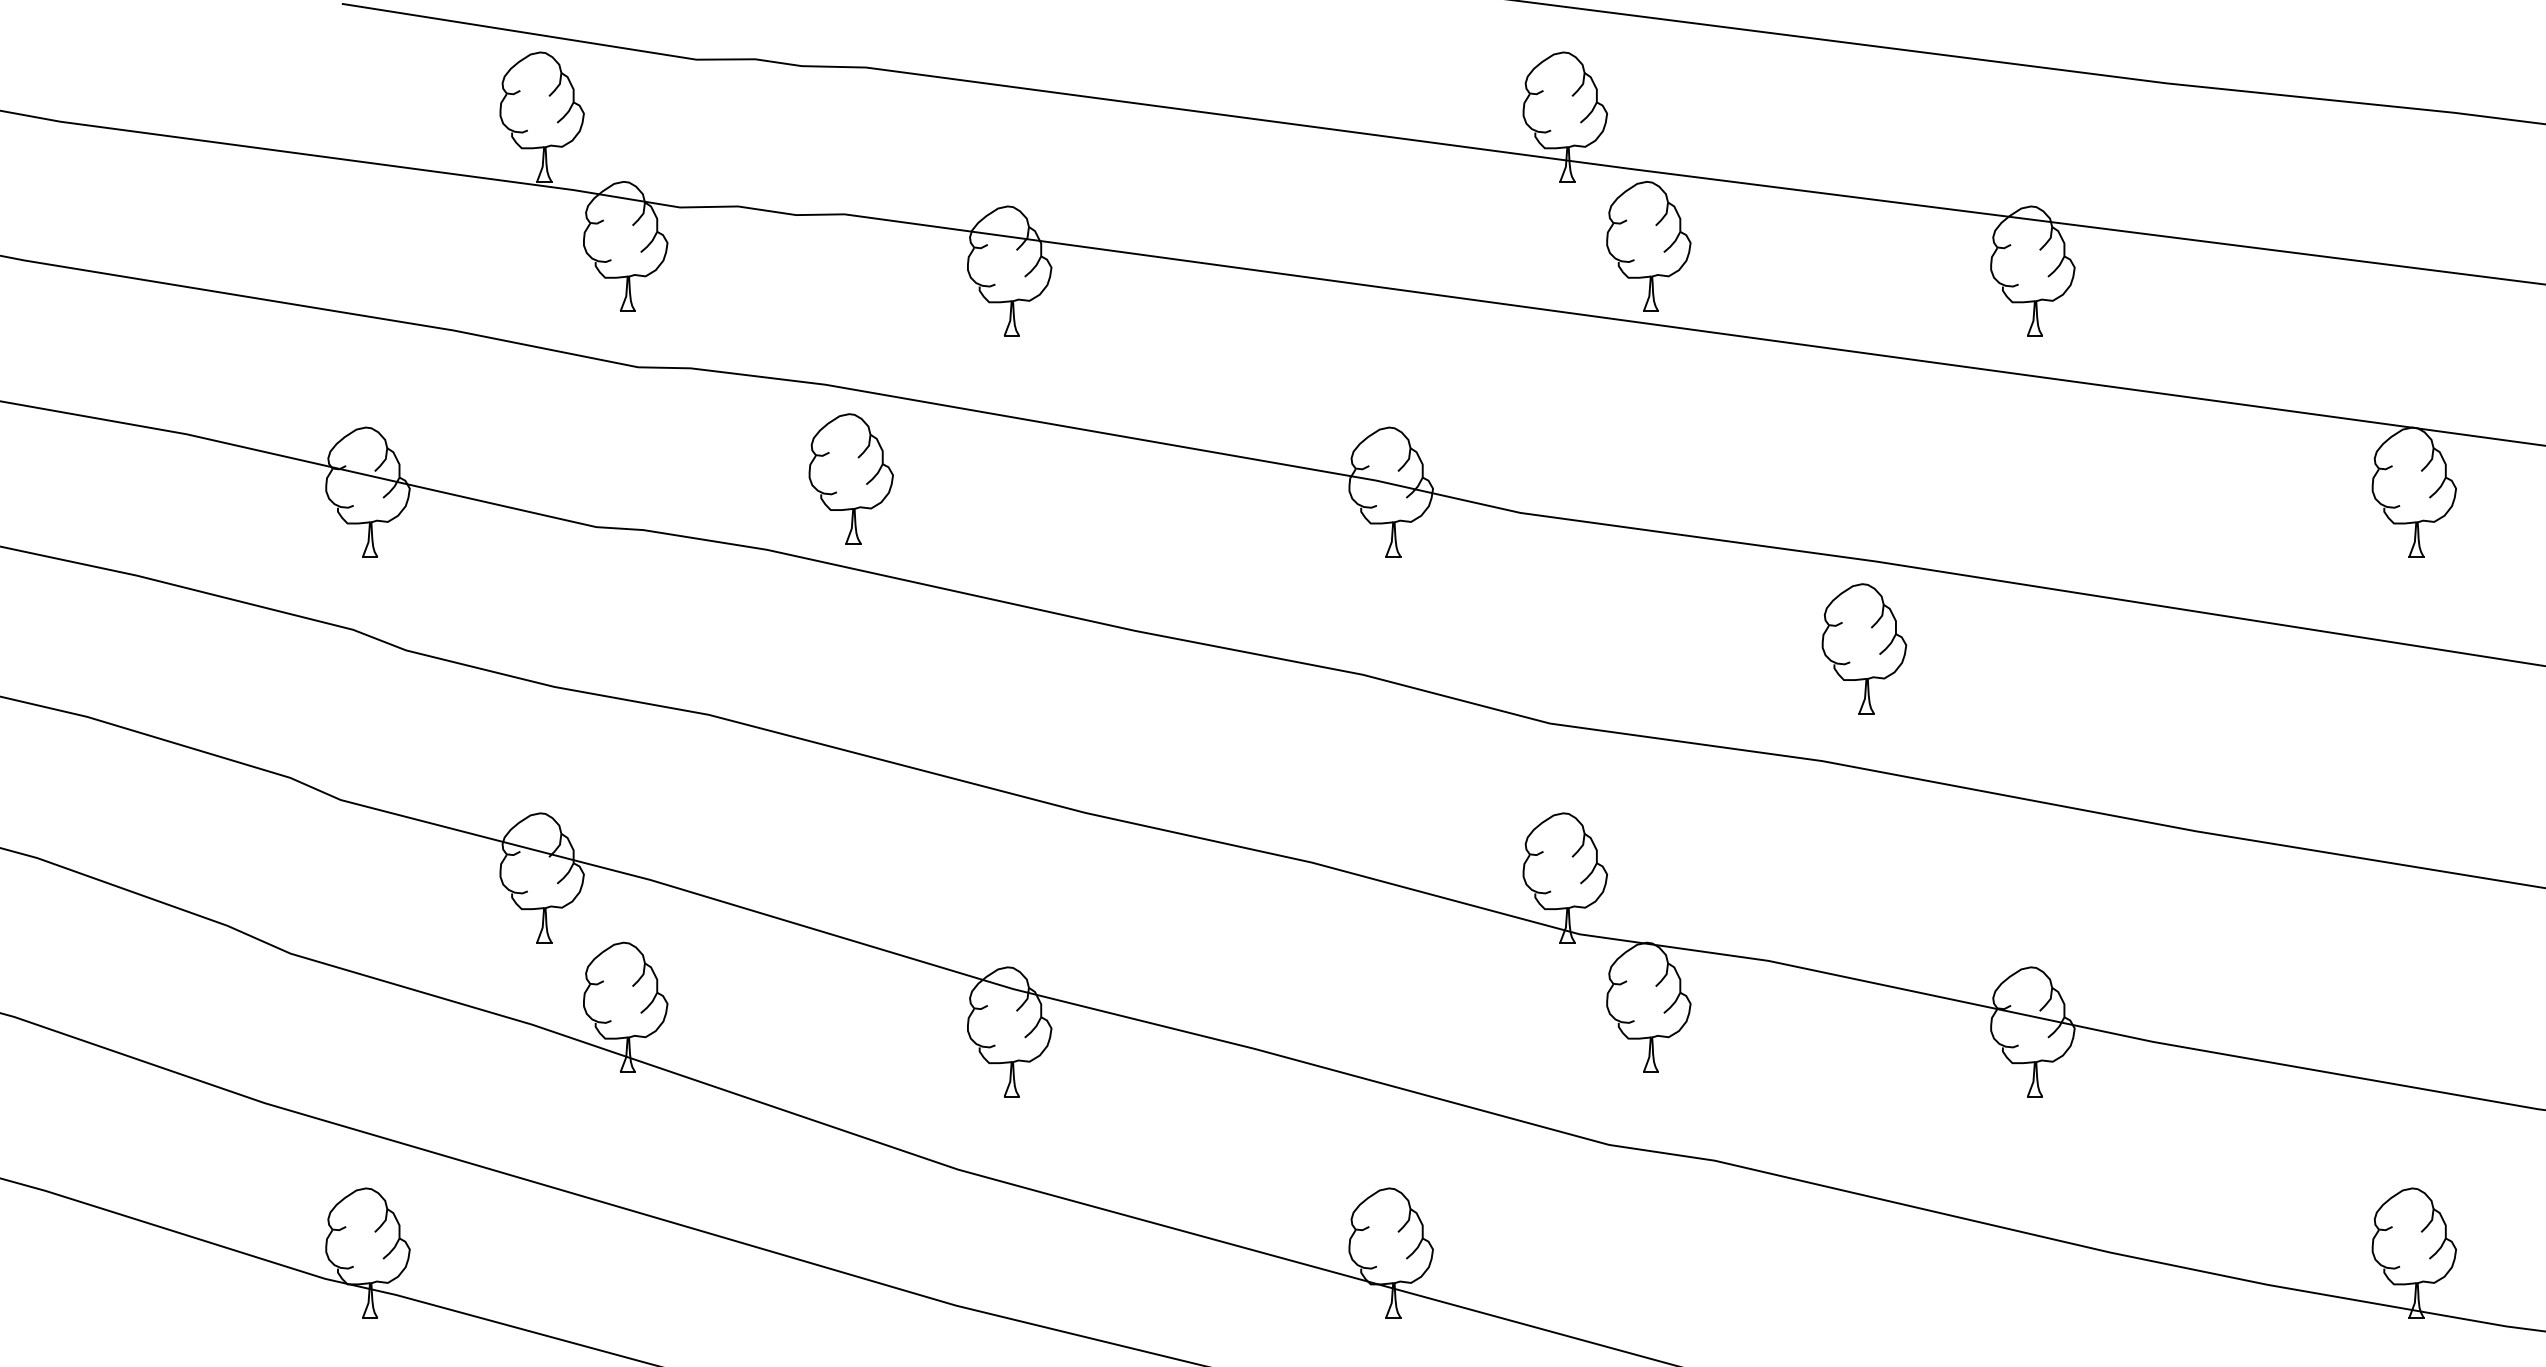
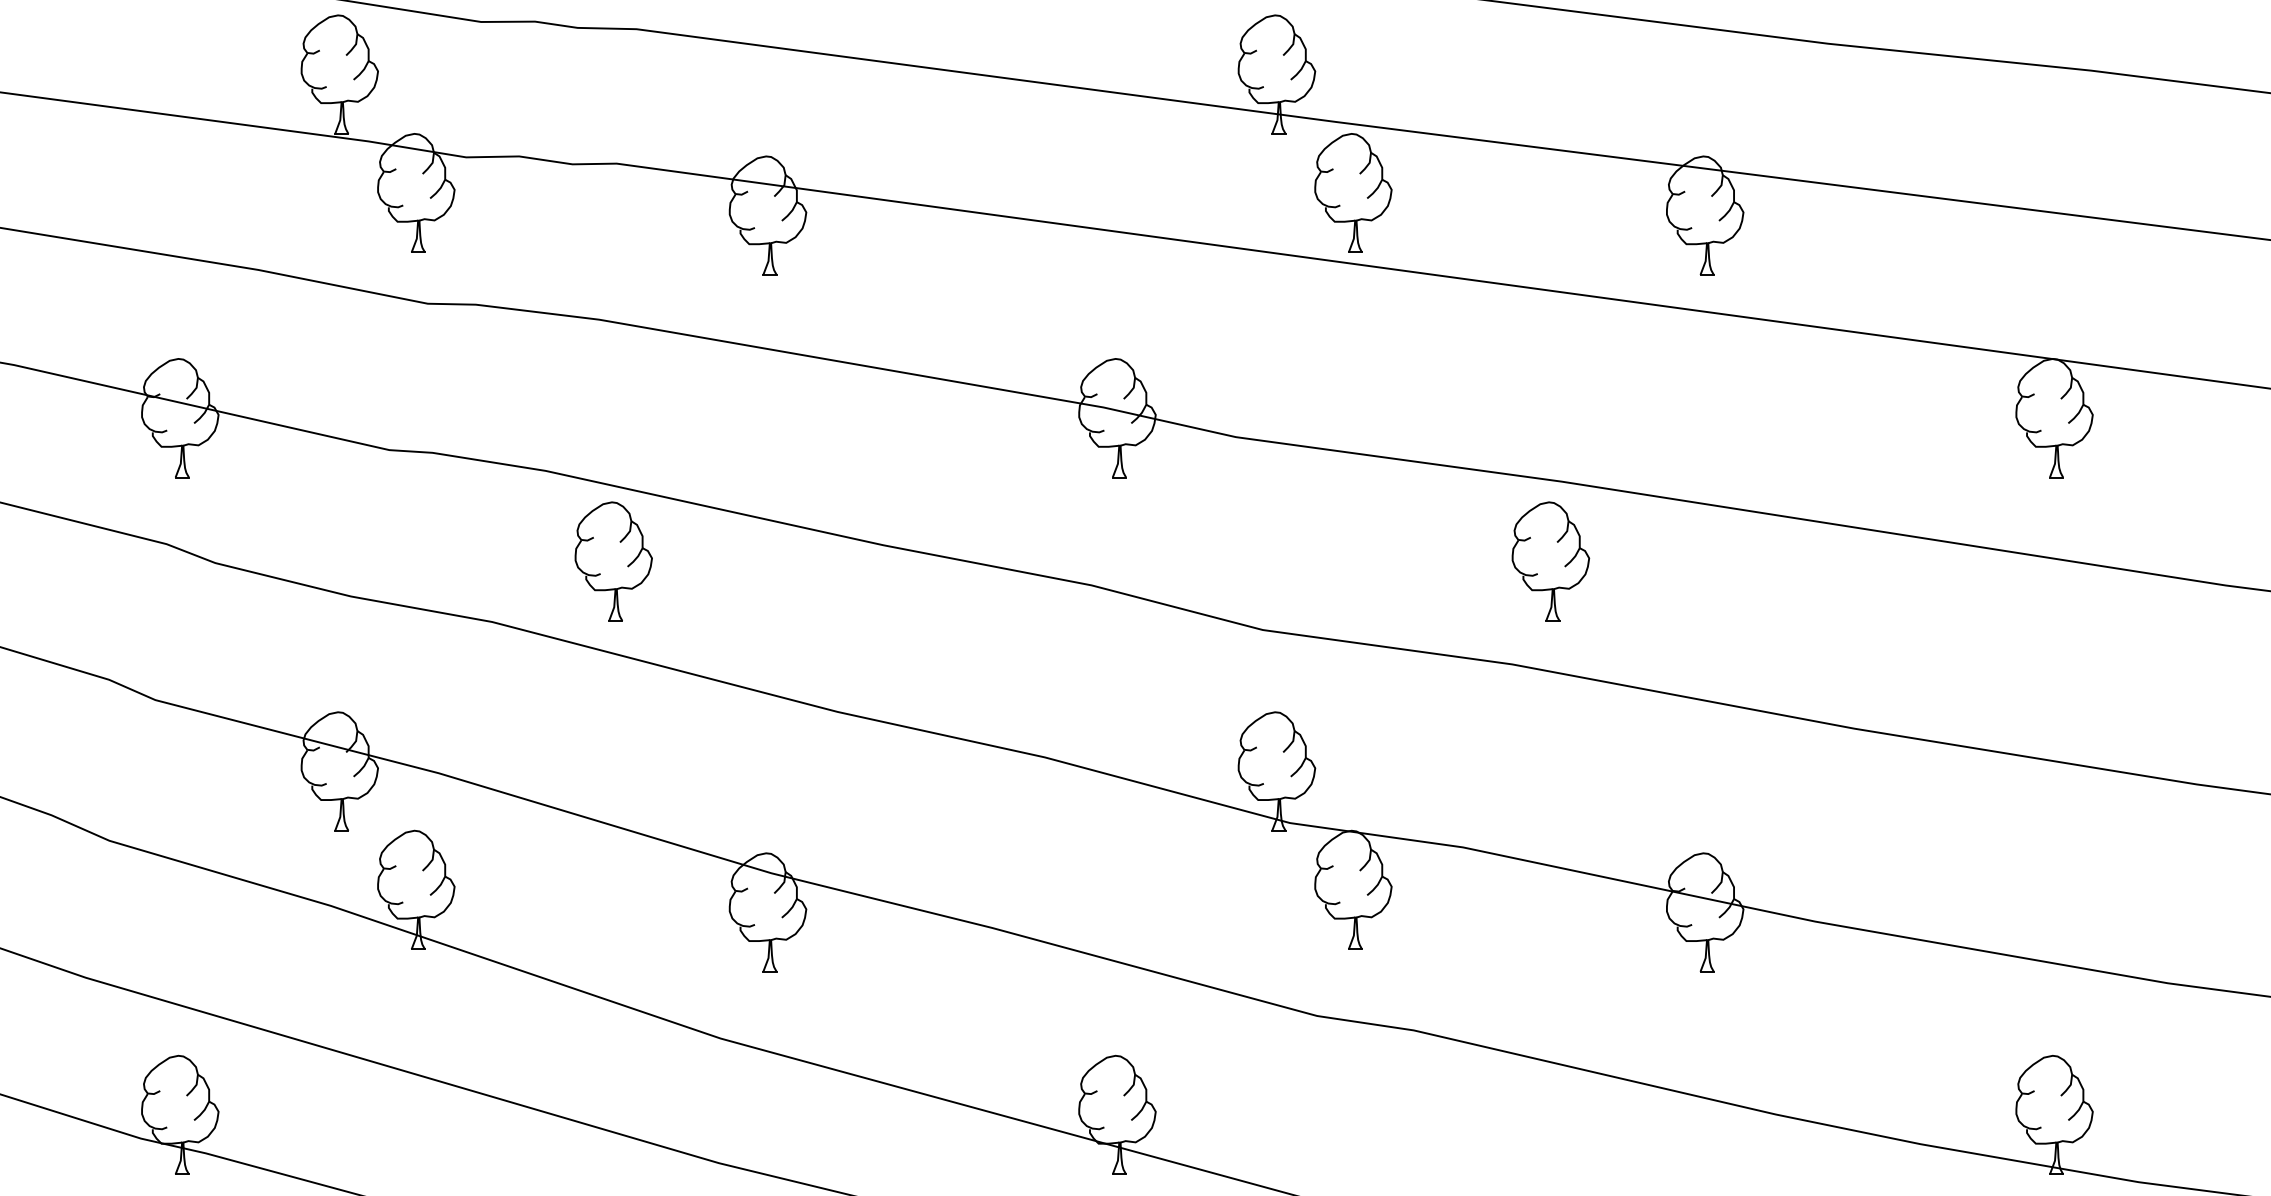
part: (850, 478) -> (613, 561), moved

